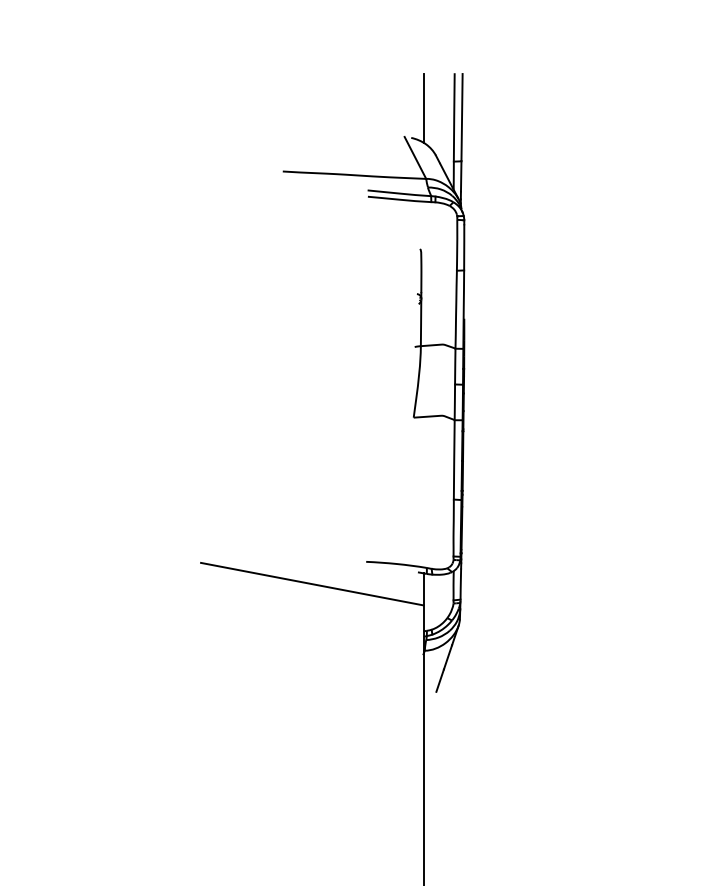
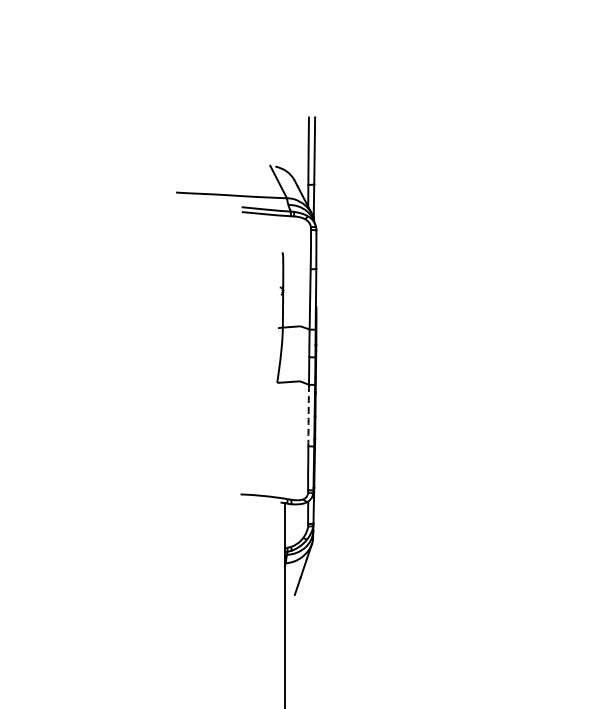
line: (423, 108) -> (284, 143), removed
arc: (454, 459) -> (308, 415), solid -> dashed
line: (311, 583) -> (198, 511), removed

